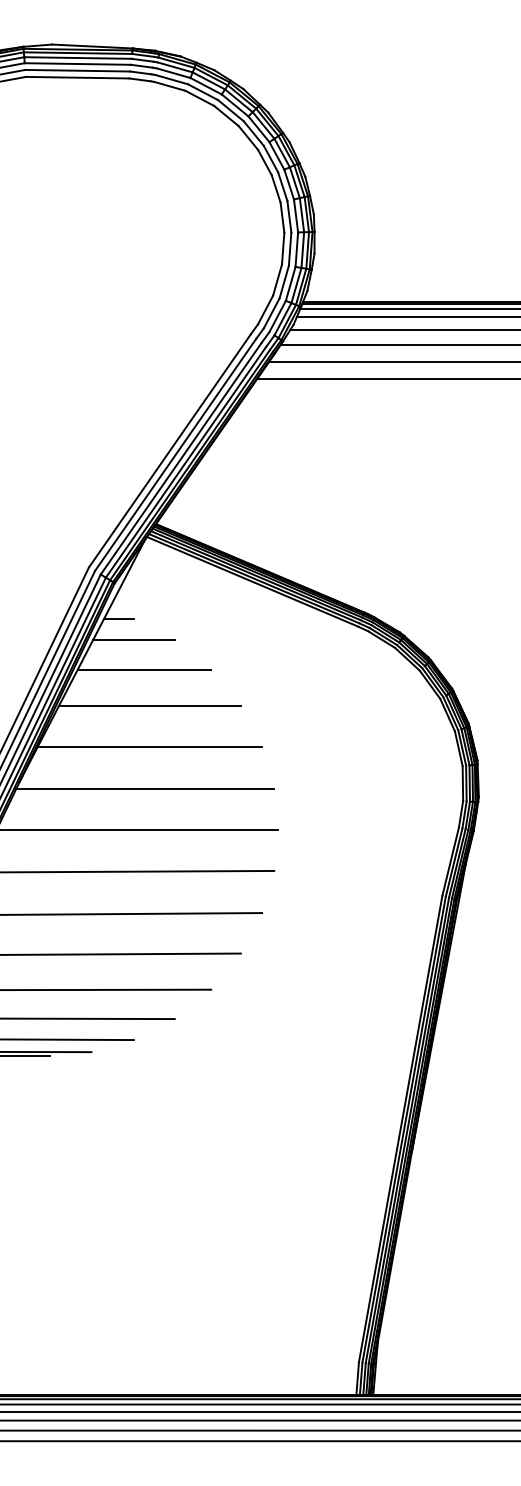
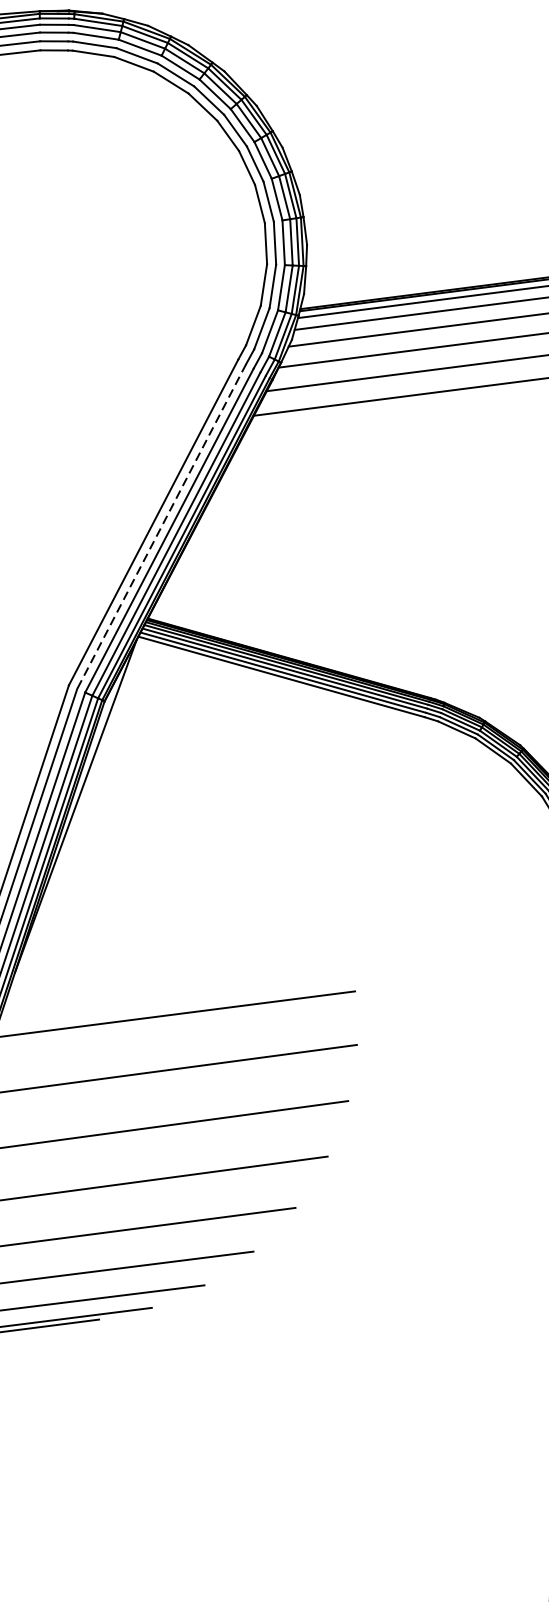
line: (175, 455) -> (161, 527), solid -> dashed
line: (118, 619) -> (115, 747), removed
line: (133, 640) -> (138, 771), removed
line: (144, 669) -> (157, 807), removed
line: (149, 706) -> (169, 854), removed
line: (149, 746) -> (176, 905), removed
line: (145, 788) -> (177, 960), removed

